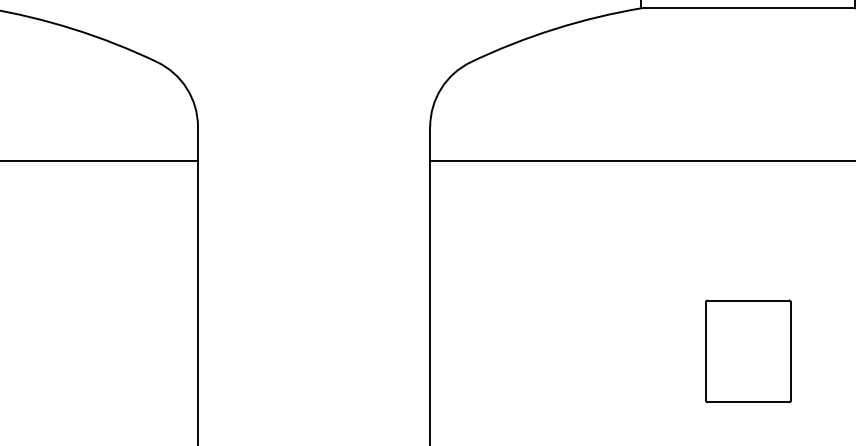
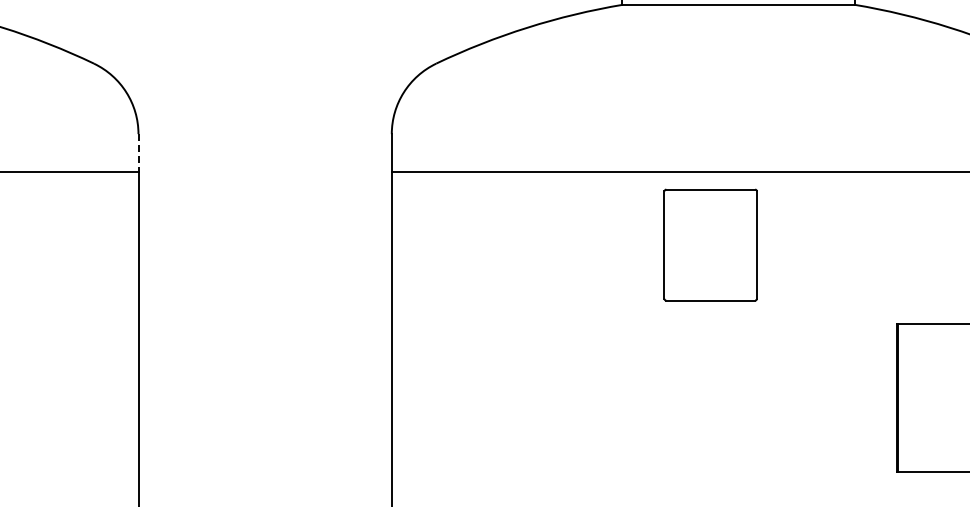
line: (197, 144) -> (138, 153), solid -> dashed
part: (748, 350) -> (710, 244), moved

